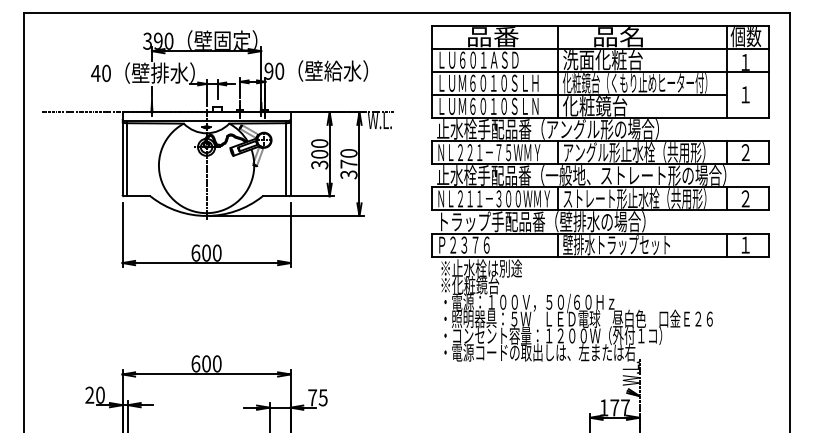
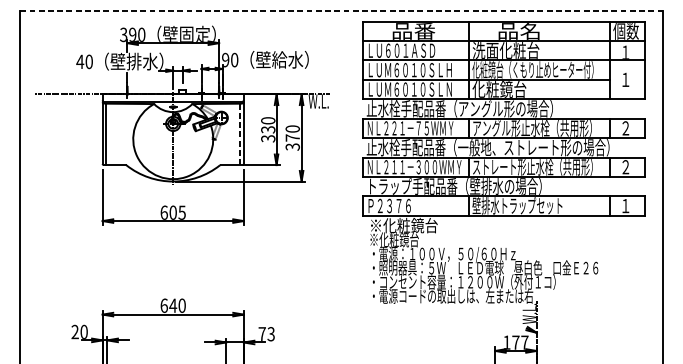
line: (406, 12) -> (341, 10), solid -> dashed
text: (319, 154) -> (268, 129), 300 -> 330
line: (286, 159) -> (240, 134), solid -> dashed
text: (216, 252) -> (181, 212), 600 -> 605
text: (481, 268) -> (404, 225), ※止水栓は別途 -> ※化粧鏡台
text: (206, 363) -> (173, 305), 600 -> 640
text: (323, 397) -> (271, 333), 75 -> 73

